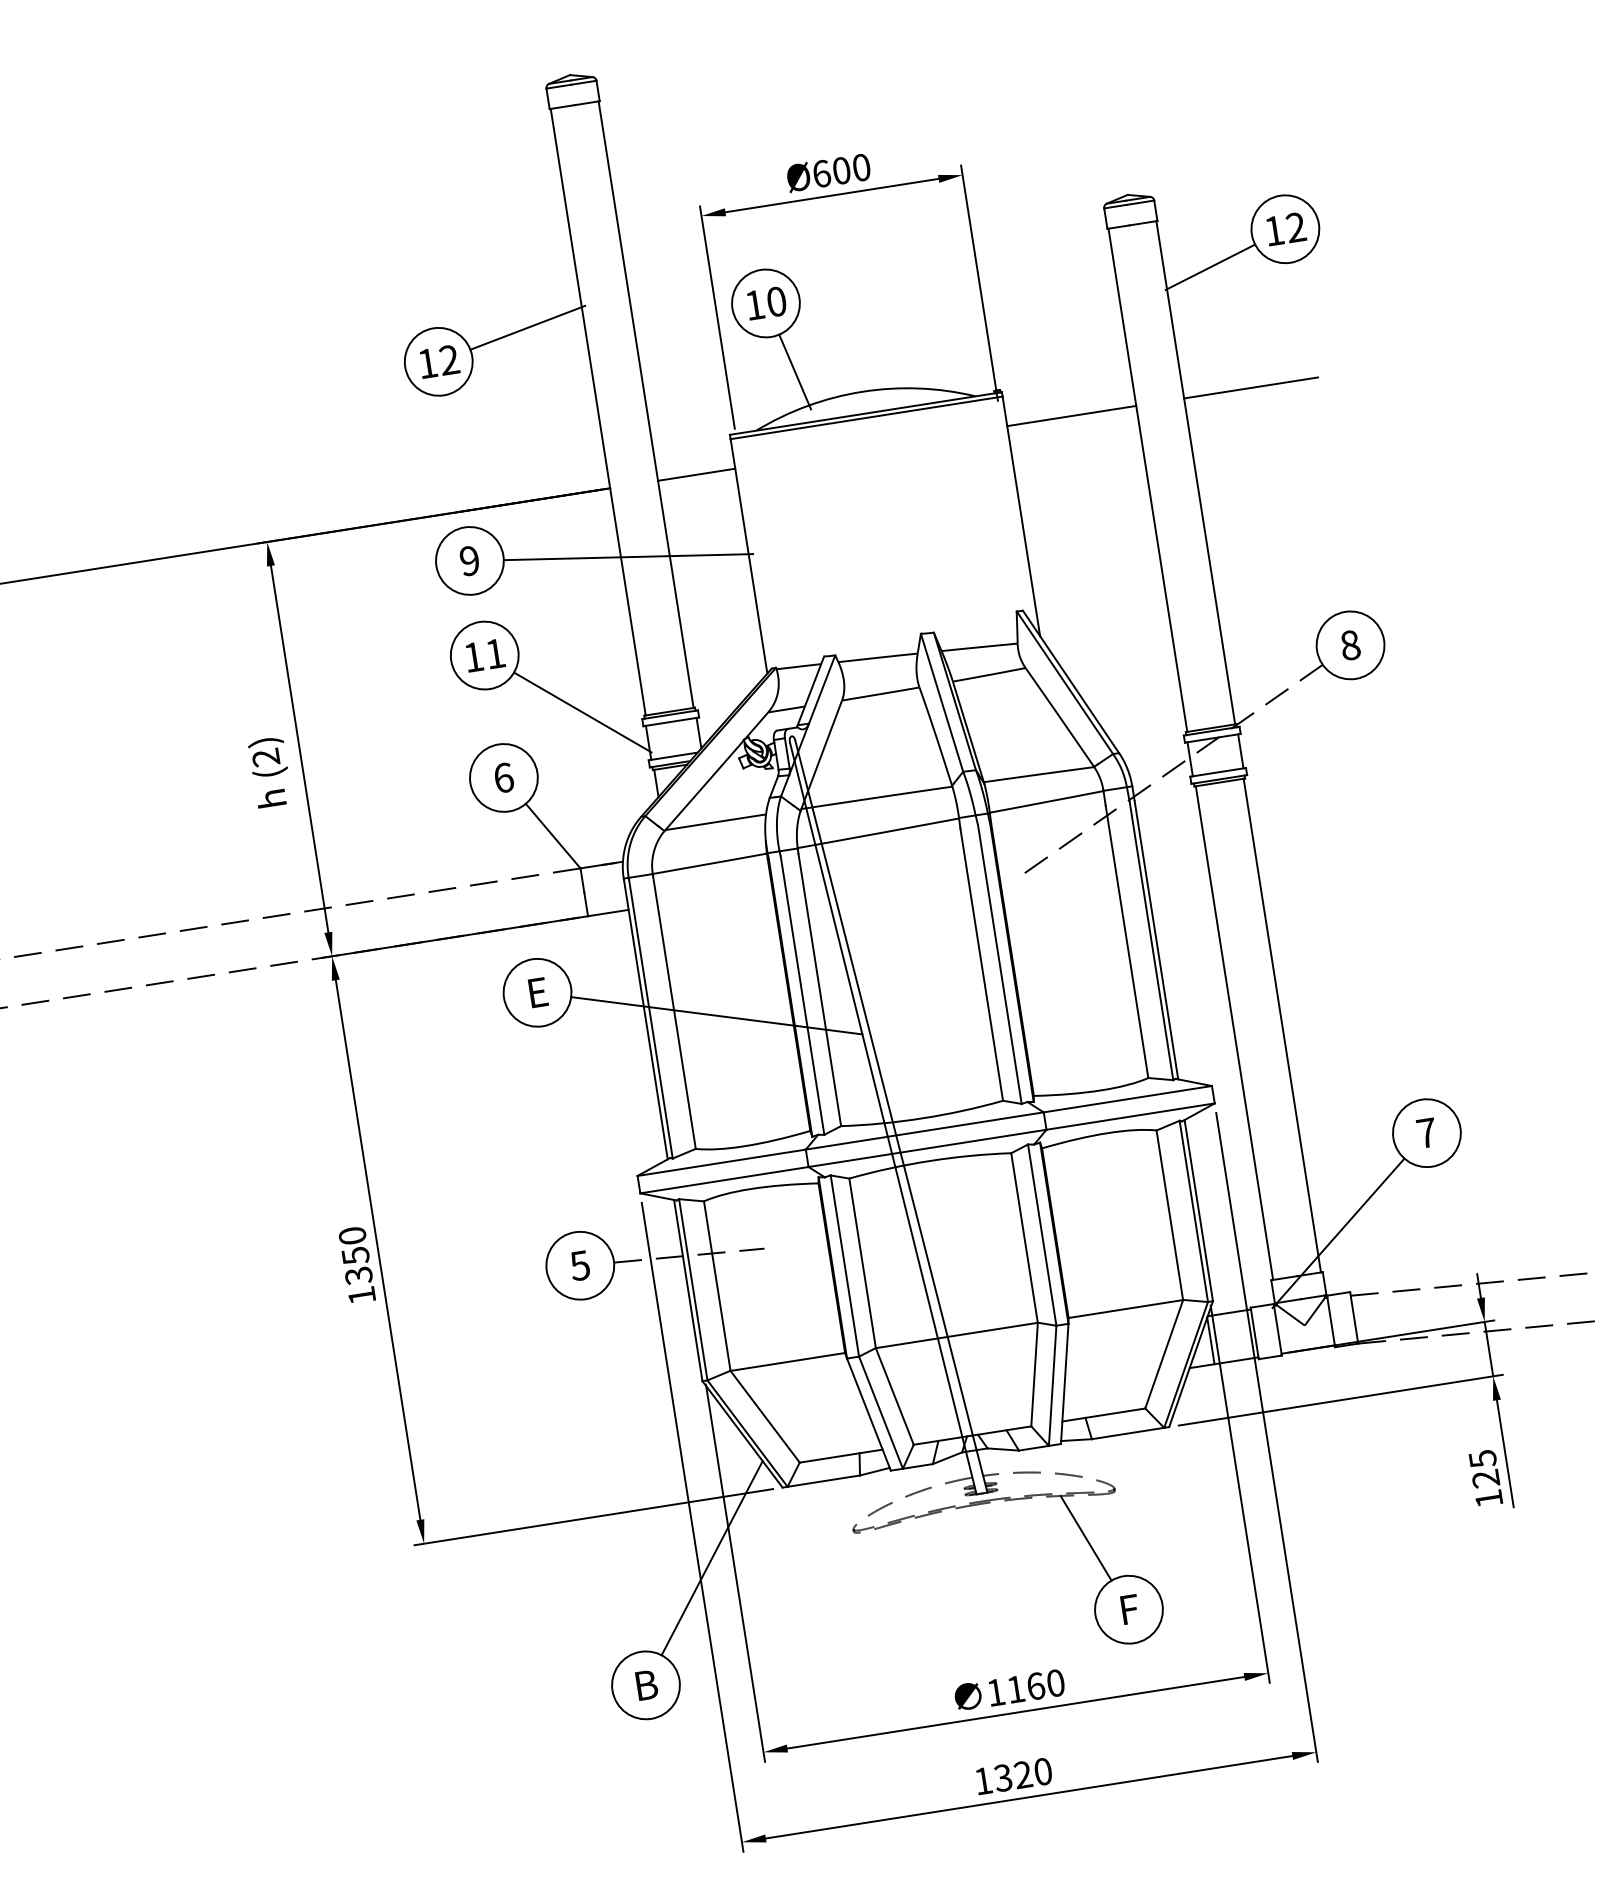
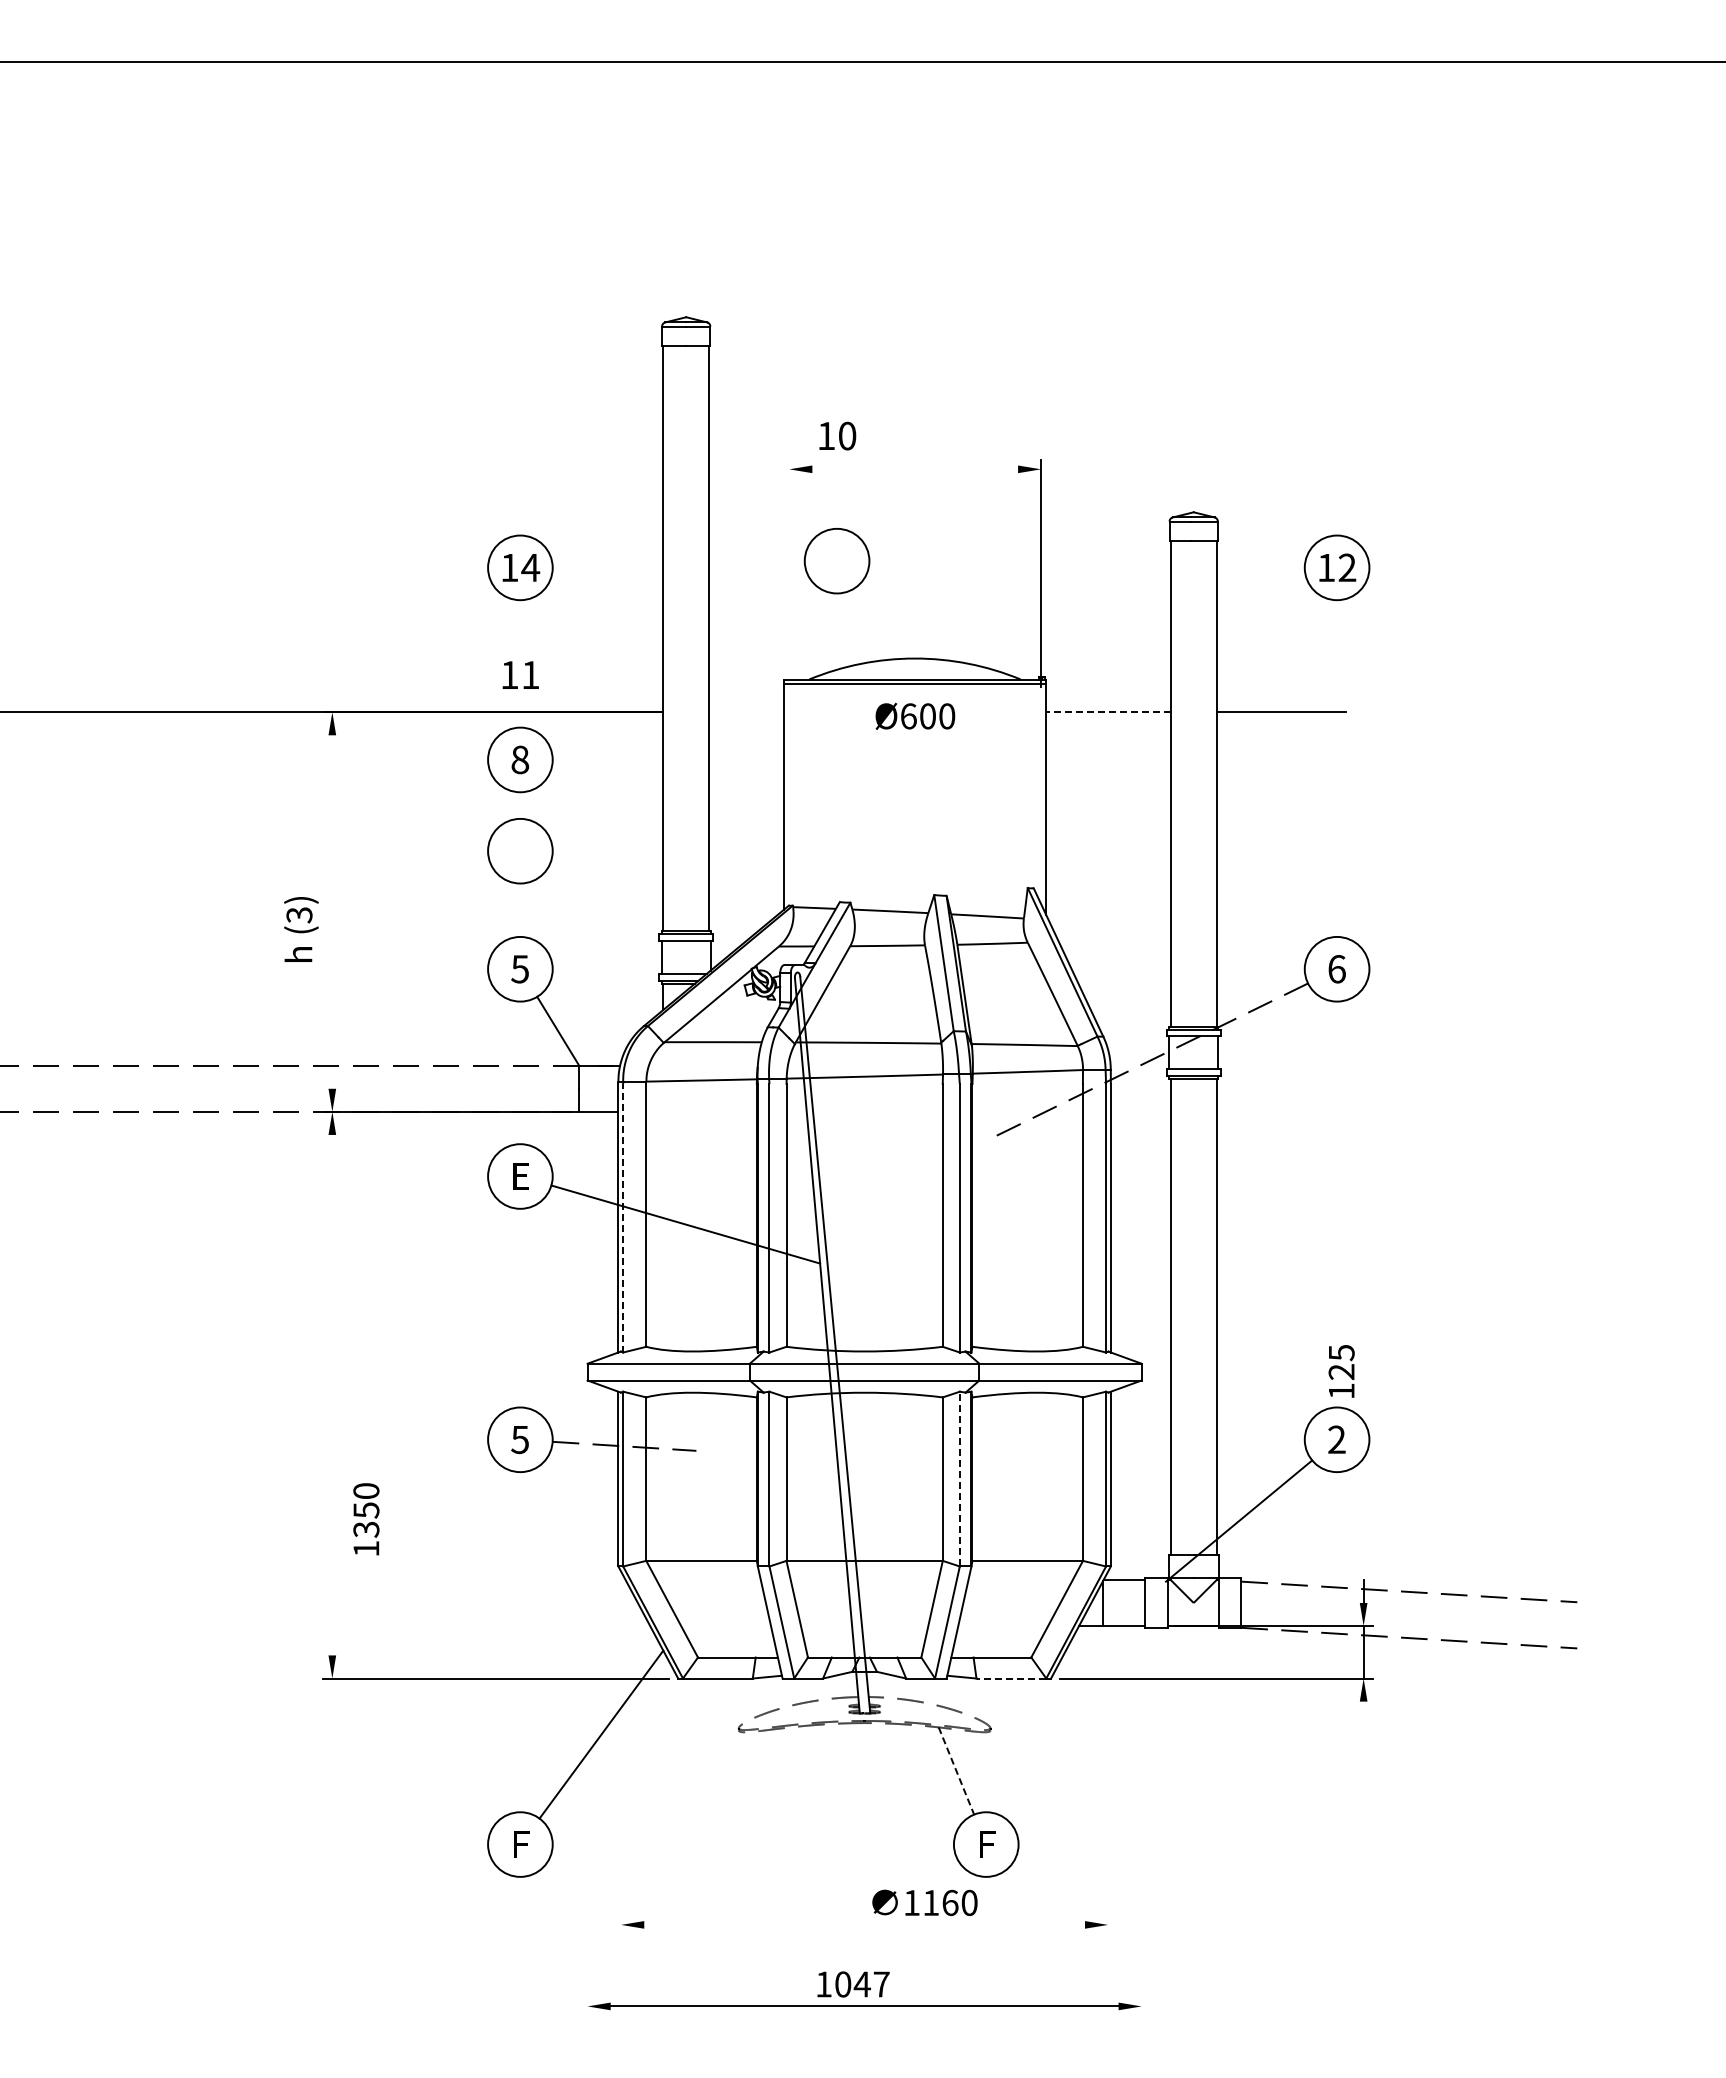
text: (828, 171) -> (915, 715), moved
line: (832, 195) -> (915, 469), removed
line: (1209, 267) -> (1260, 592), removed
text: (766, 302) -> (837, 435), moved
line: (717, 317) -> (789, 567), removed
line: (527, 327) -> (609, 548), removed
text: (449, 359) -> (530, 567), 12 -> 14
line: (794, 371) -> (853, 629), removed
line: (1070, 416) -> (1107, 712), solid -> dashed
line: (696, 475) -> (746, 712), removed
line: (628, 556) -> (670, 779), removed
text: (469, 560) -> (520, 759), 9 -> 8
text: (1349, 645) -> (1336, 969), 8 -> 6
text: (484, 654) -> (520, 674), moved
line: (582, 711) -> (604, 918), removed
line: (299, 748) -> (332, 911), removed
text: (266, 758) -> (299, 915), (2) -> (3)
text: (504, 778) -> (520, 969), 6 -> 5
line: (651, 1018) -> (623, 1217), solid -> dashed
text: (1426, 1132) -> (1336, 1439), 7 -> 2
line: (1041, 1234) -> (959, 1478), solid -> dashed
line: (378, 1249) -> (332, 1394), removed
text: (357, 1265) -> (366, 1519), moved
line: (1128, 1433) -> (1011, 1678), solid -> dashed
line: (1266, 1437) -> (1141, 1702), removed
line: (1505, 1453) -> (1363, 1752), removed
text: (1485, 1478) -> (1341, 1371), moved
line: (1240, 1494) -> (1108, 1752), removed
line: (692, 1527) -> (587, 1702), removed
line: (1086, 1538) -> (956, 1771), solid -> dashed
line: (735, 1573) -> (621, 1752), removed
text: (647, 1685) -> (521, 1844), B -> F
text: (1009, 1690) -> (924, 1902), moved
line: (1015, 1712) -> (864, 1924), removed
text: (1023, 1774) -> (862, 1984), 1320 -> 1047

